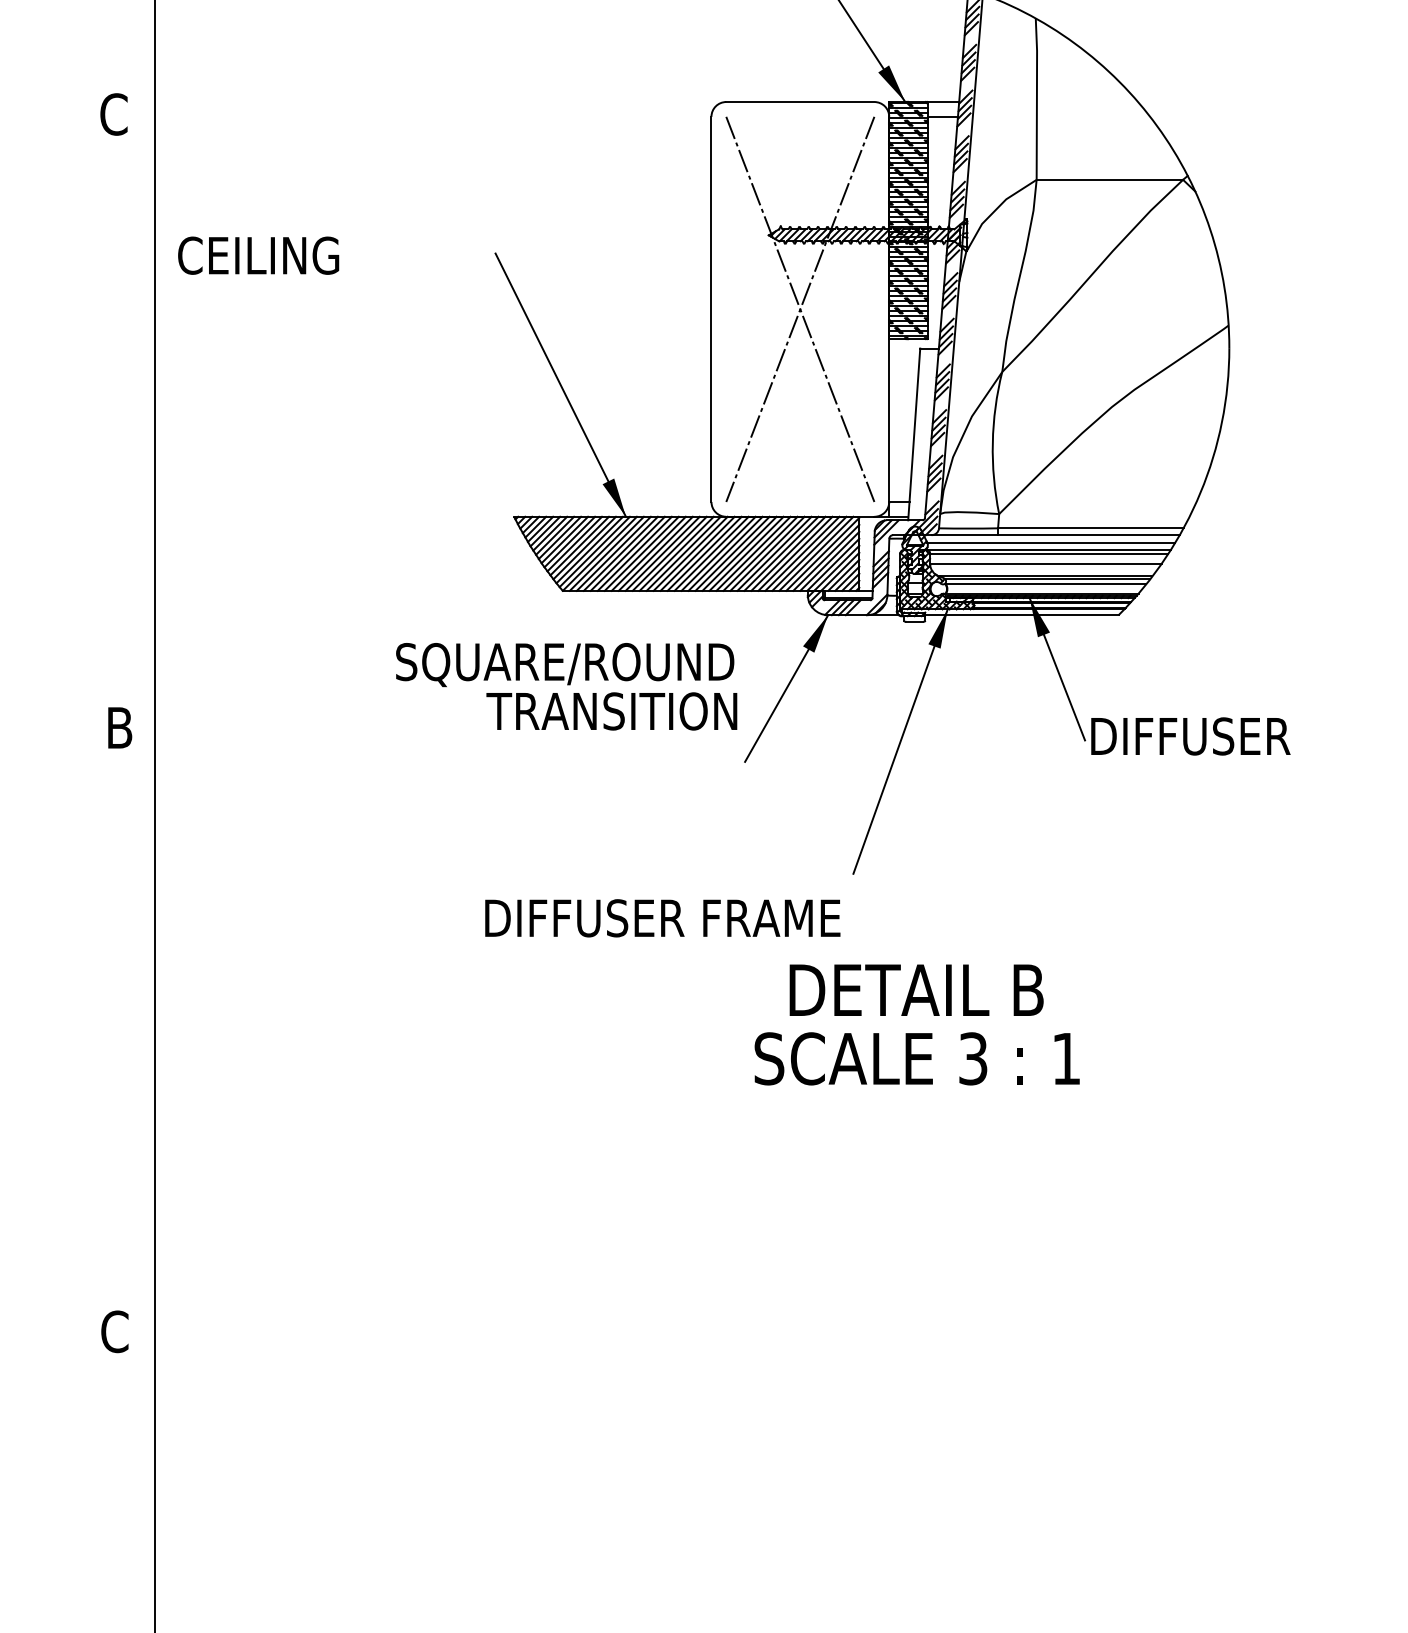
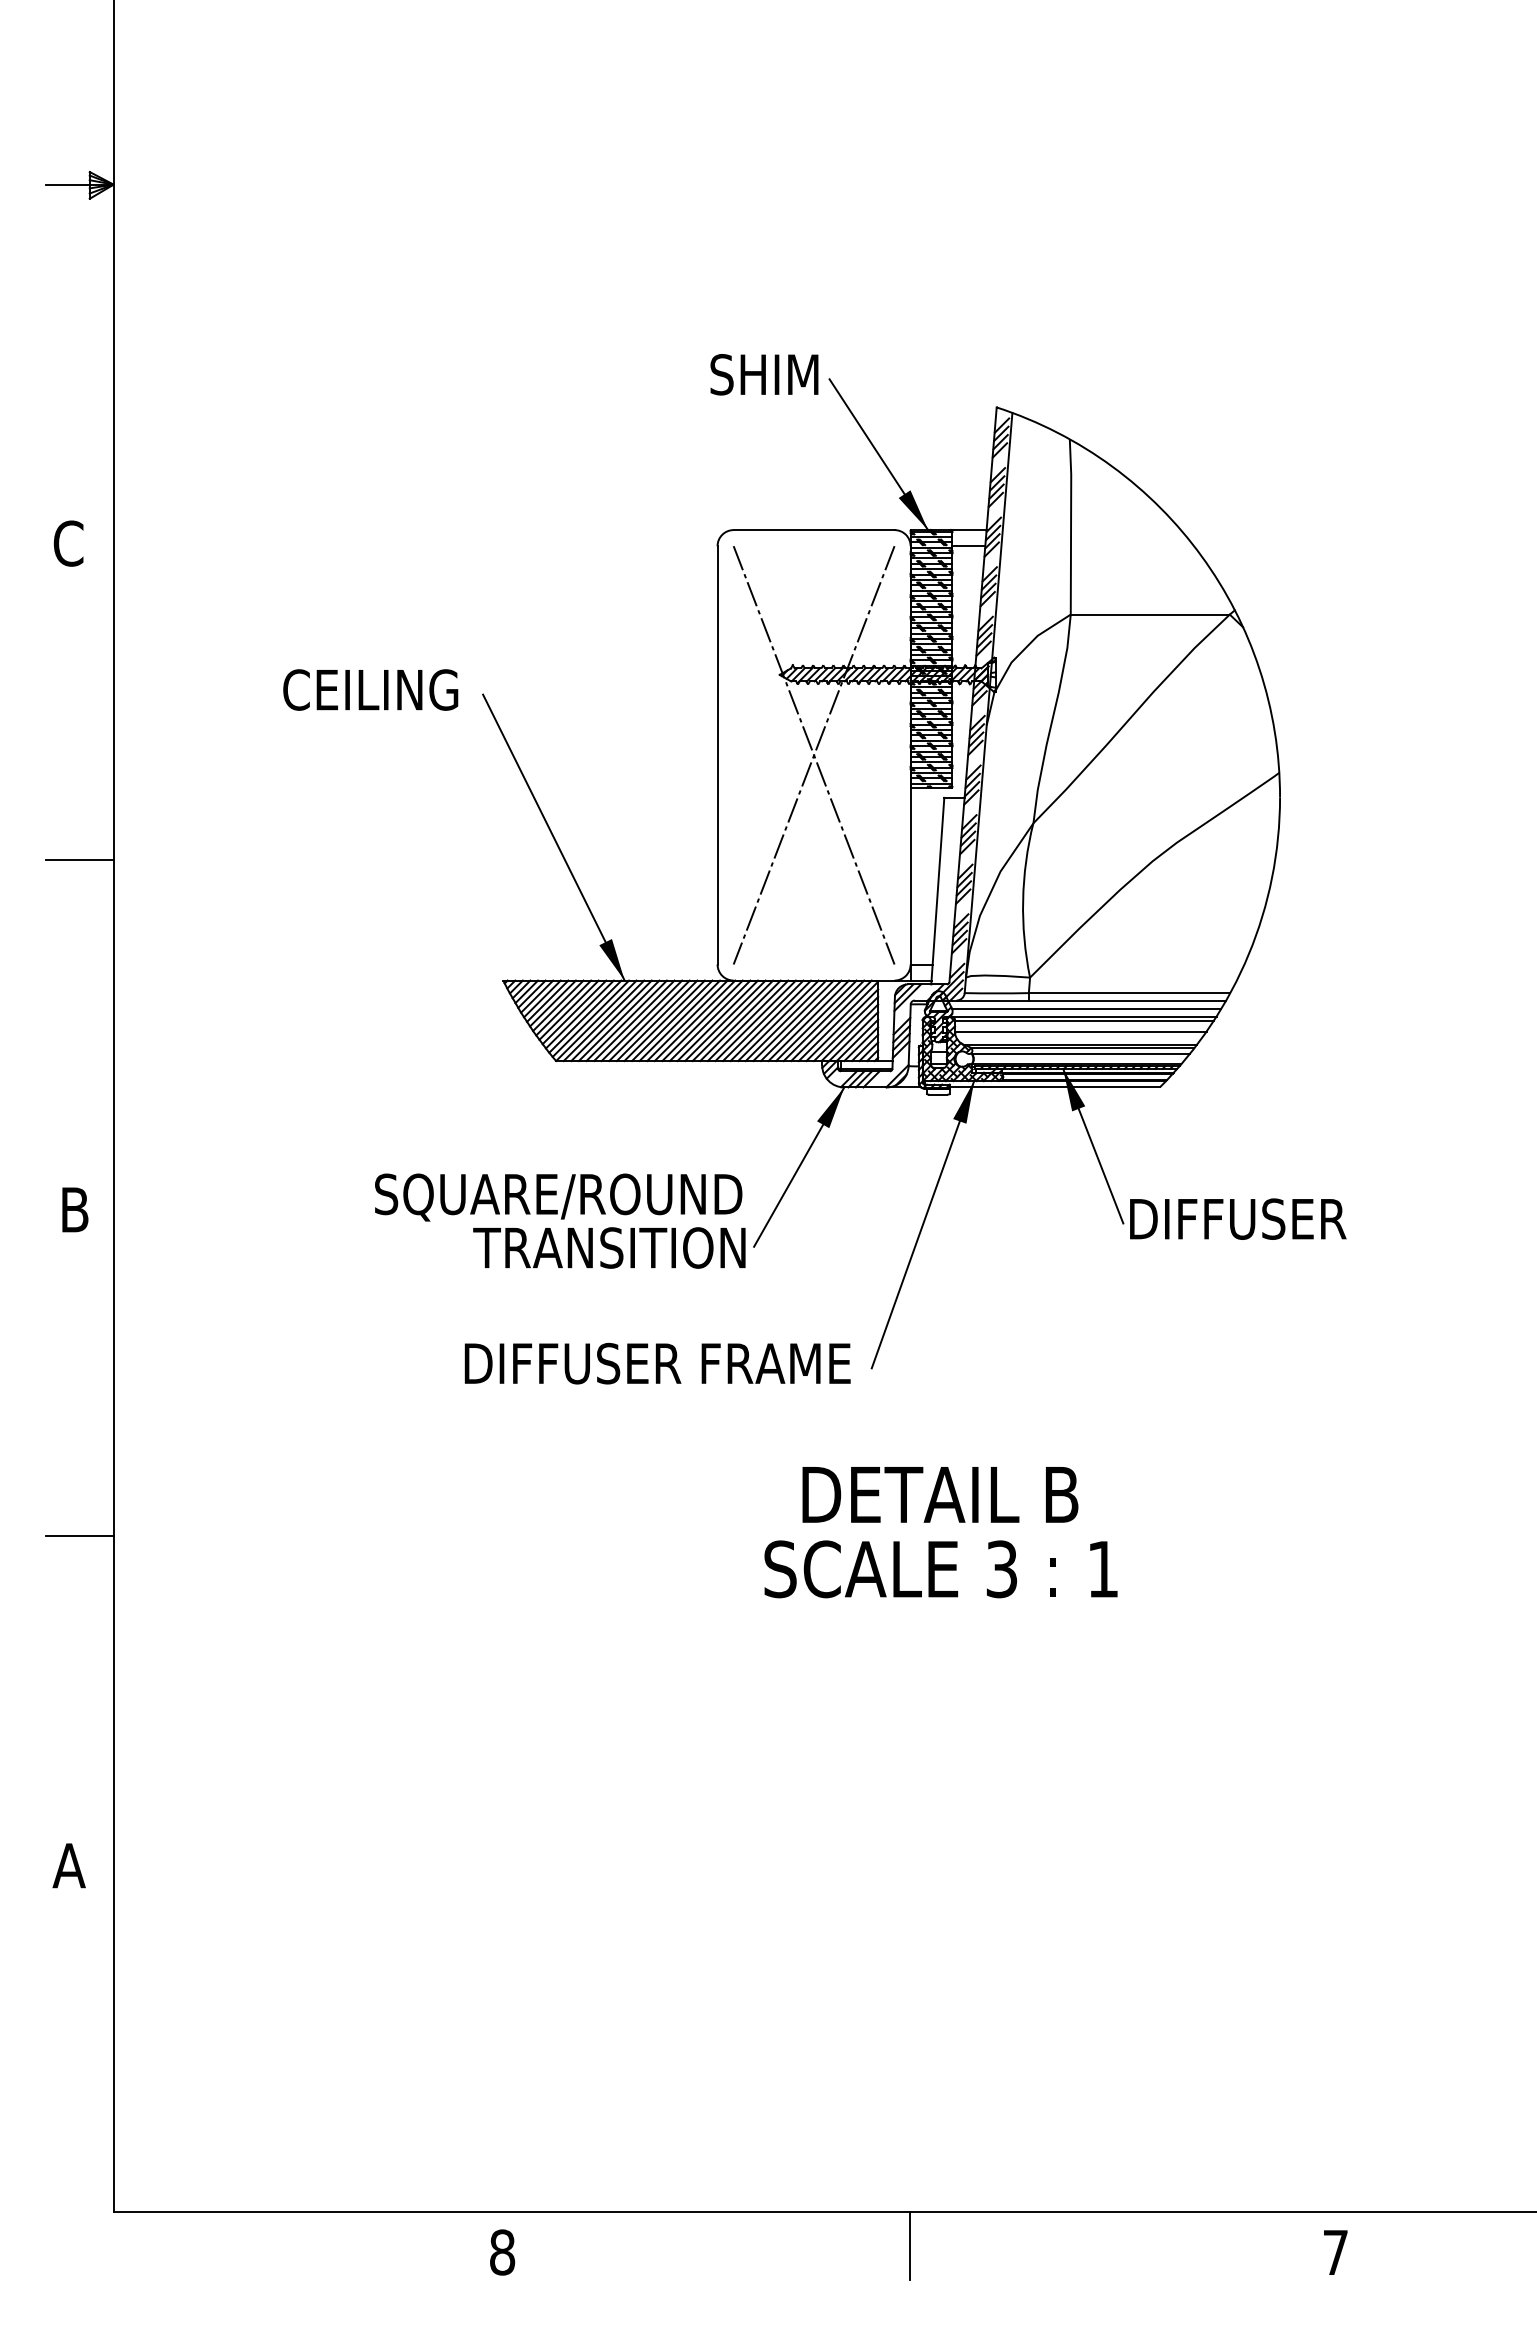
text: (258, 255) -> (370, 689), moved
line: (123, 406) -> (79, 860), added
text: (566, 686) -> (560, 1220), moved
text: (662, 918) -> (657, 1363), moved
line: (123, 1028) -> (79, 1536), added
text: (113, 1331) -> (68, 1865), C -> A

